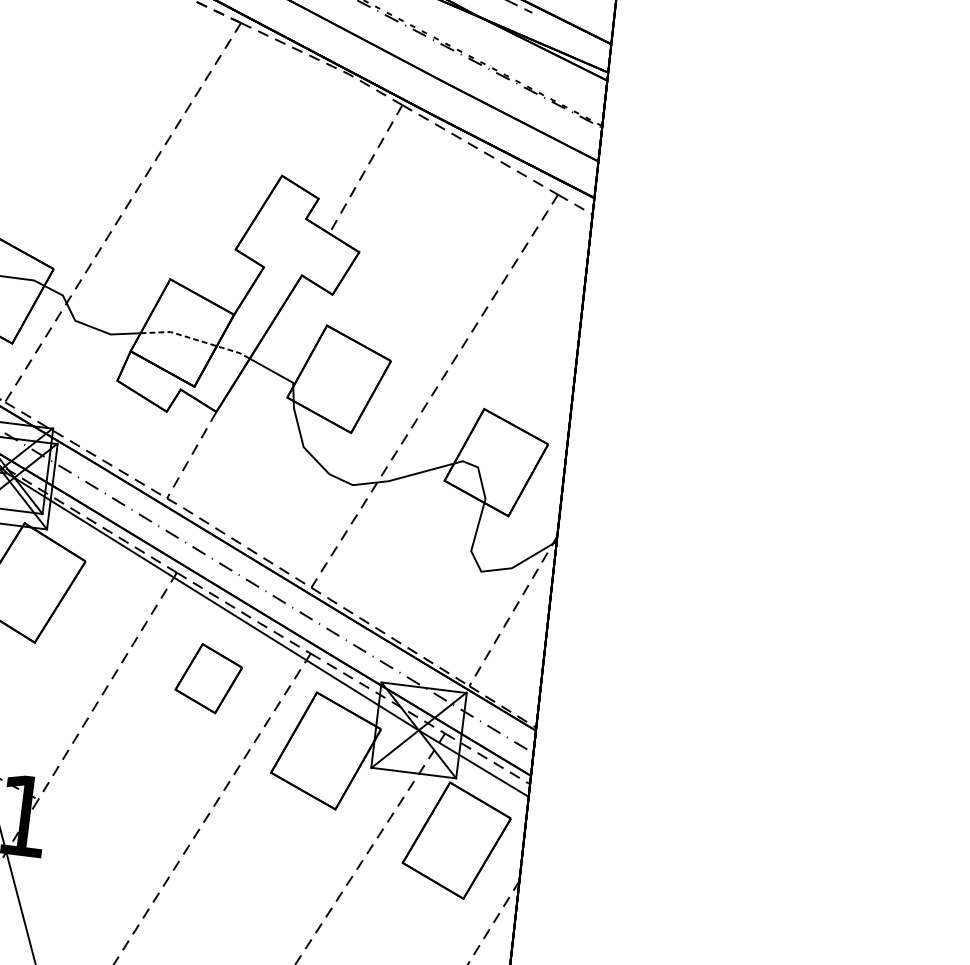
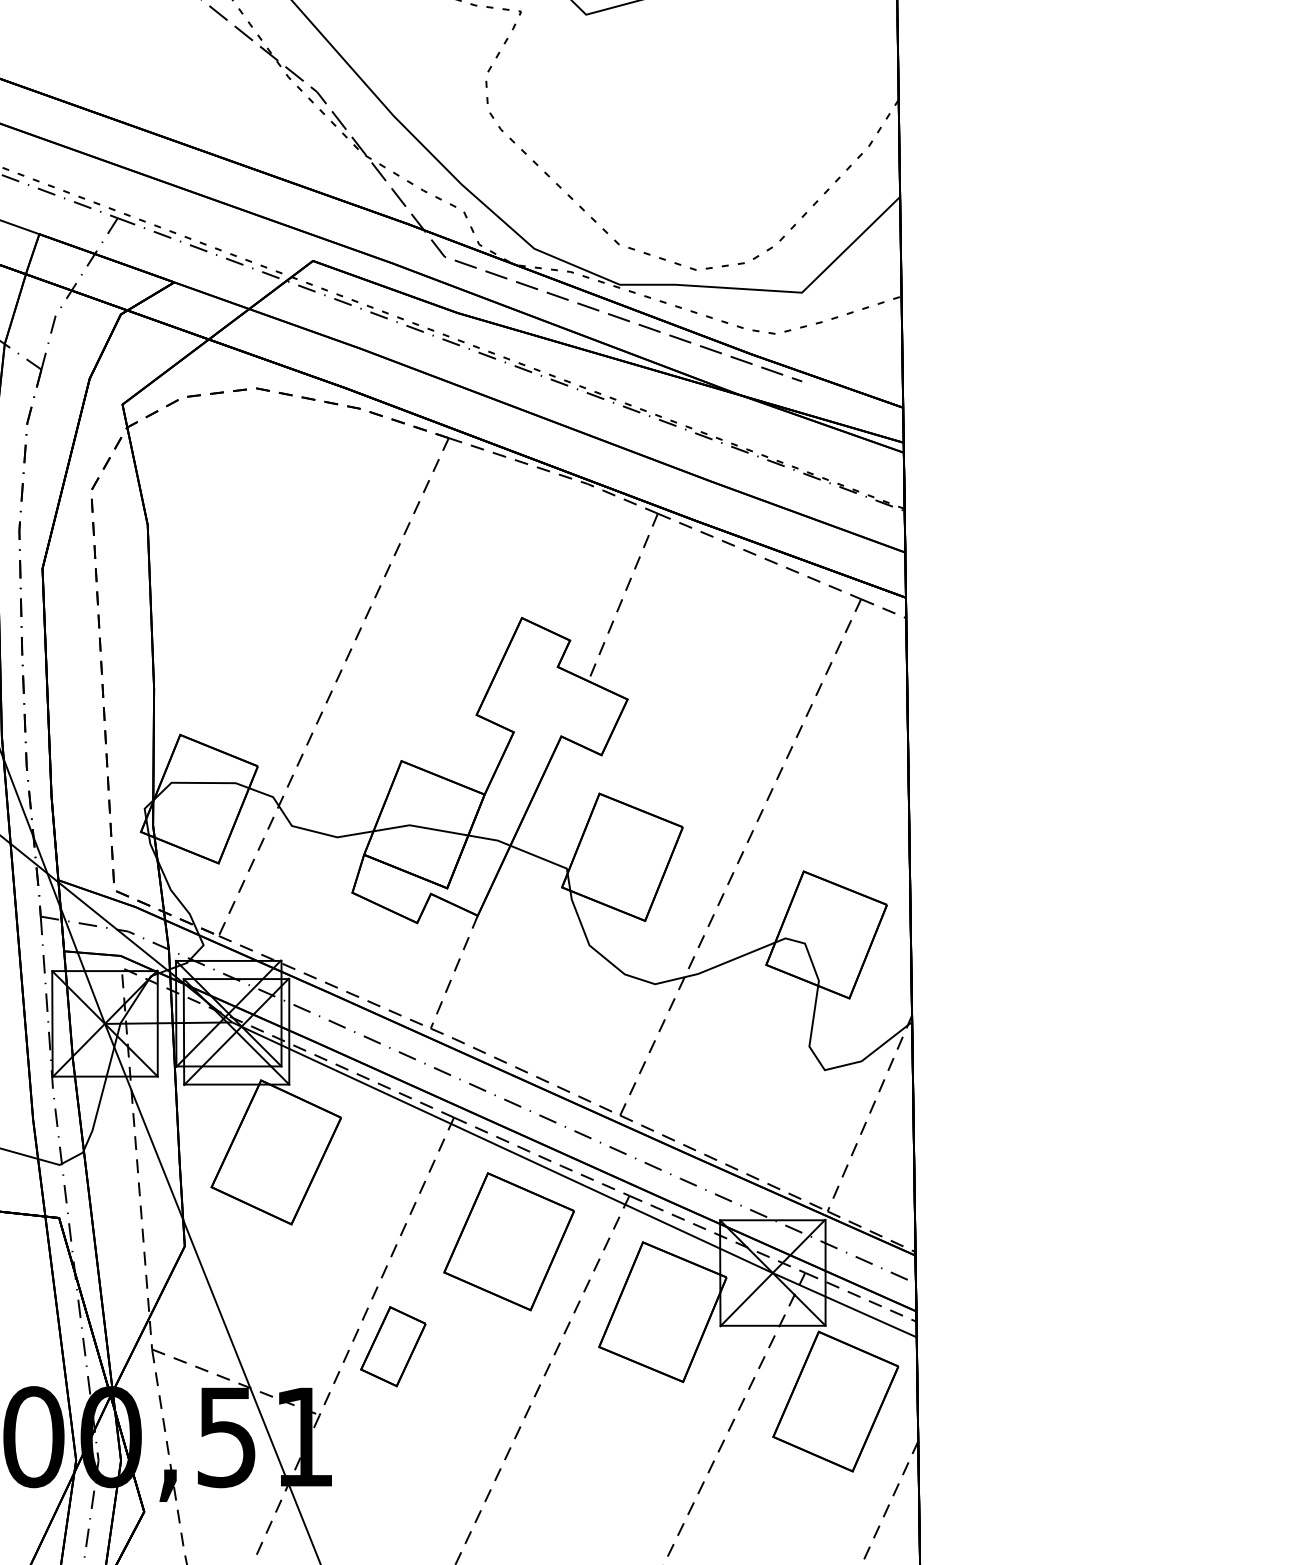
line: (196, 340) -> (442, 831), dashed -> solid
part: (208, 678) -> (508, 1241), size x1.67
part: (104, 751) -> (393, 1346), added

